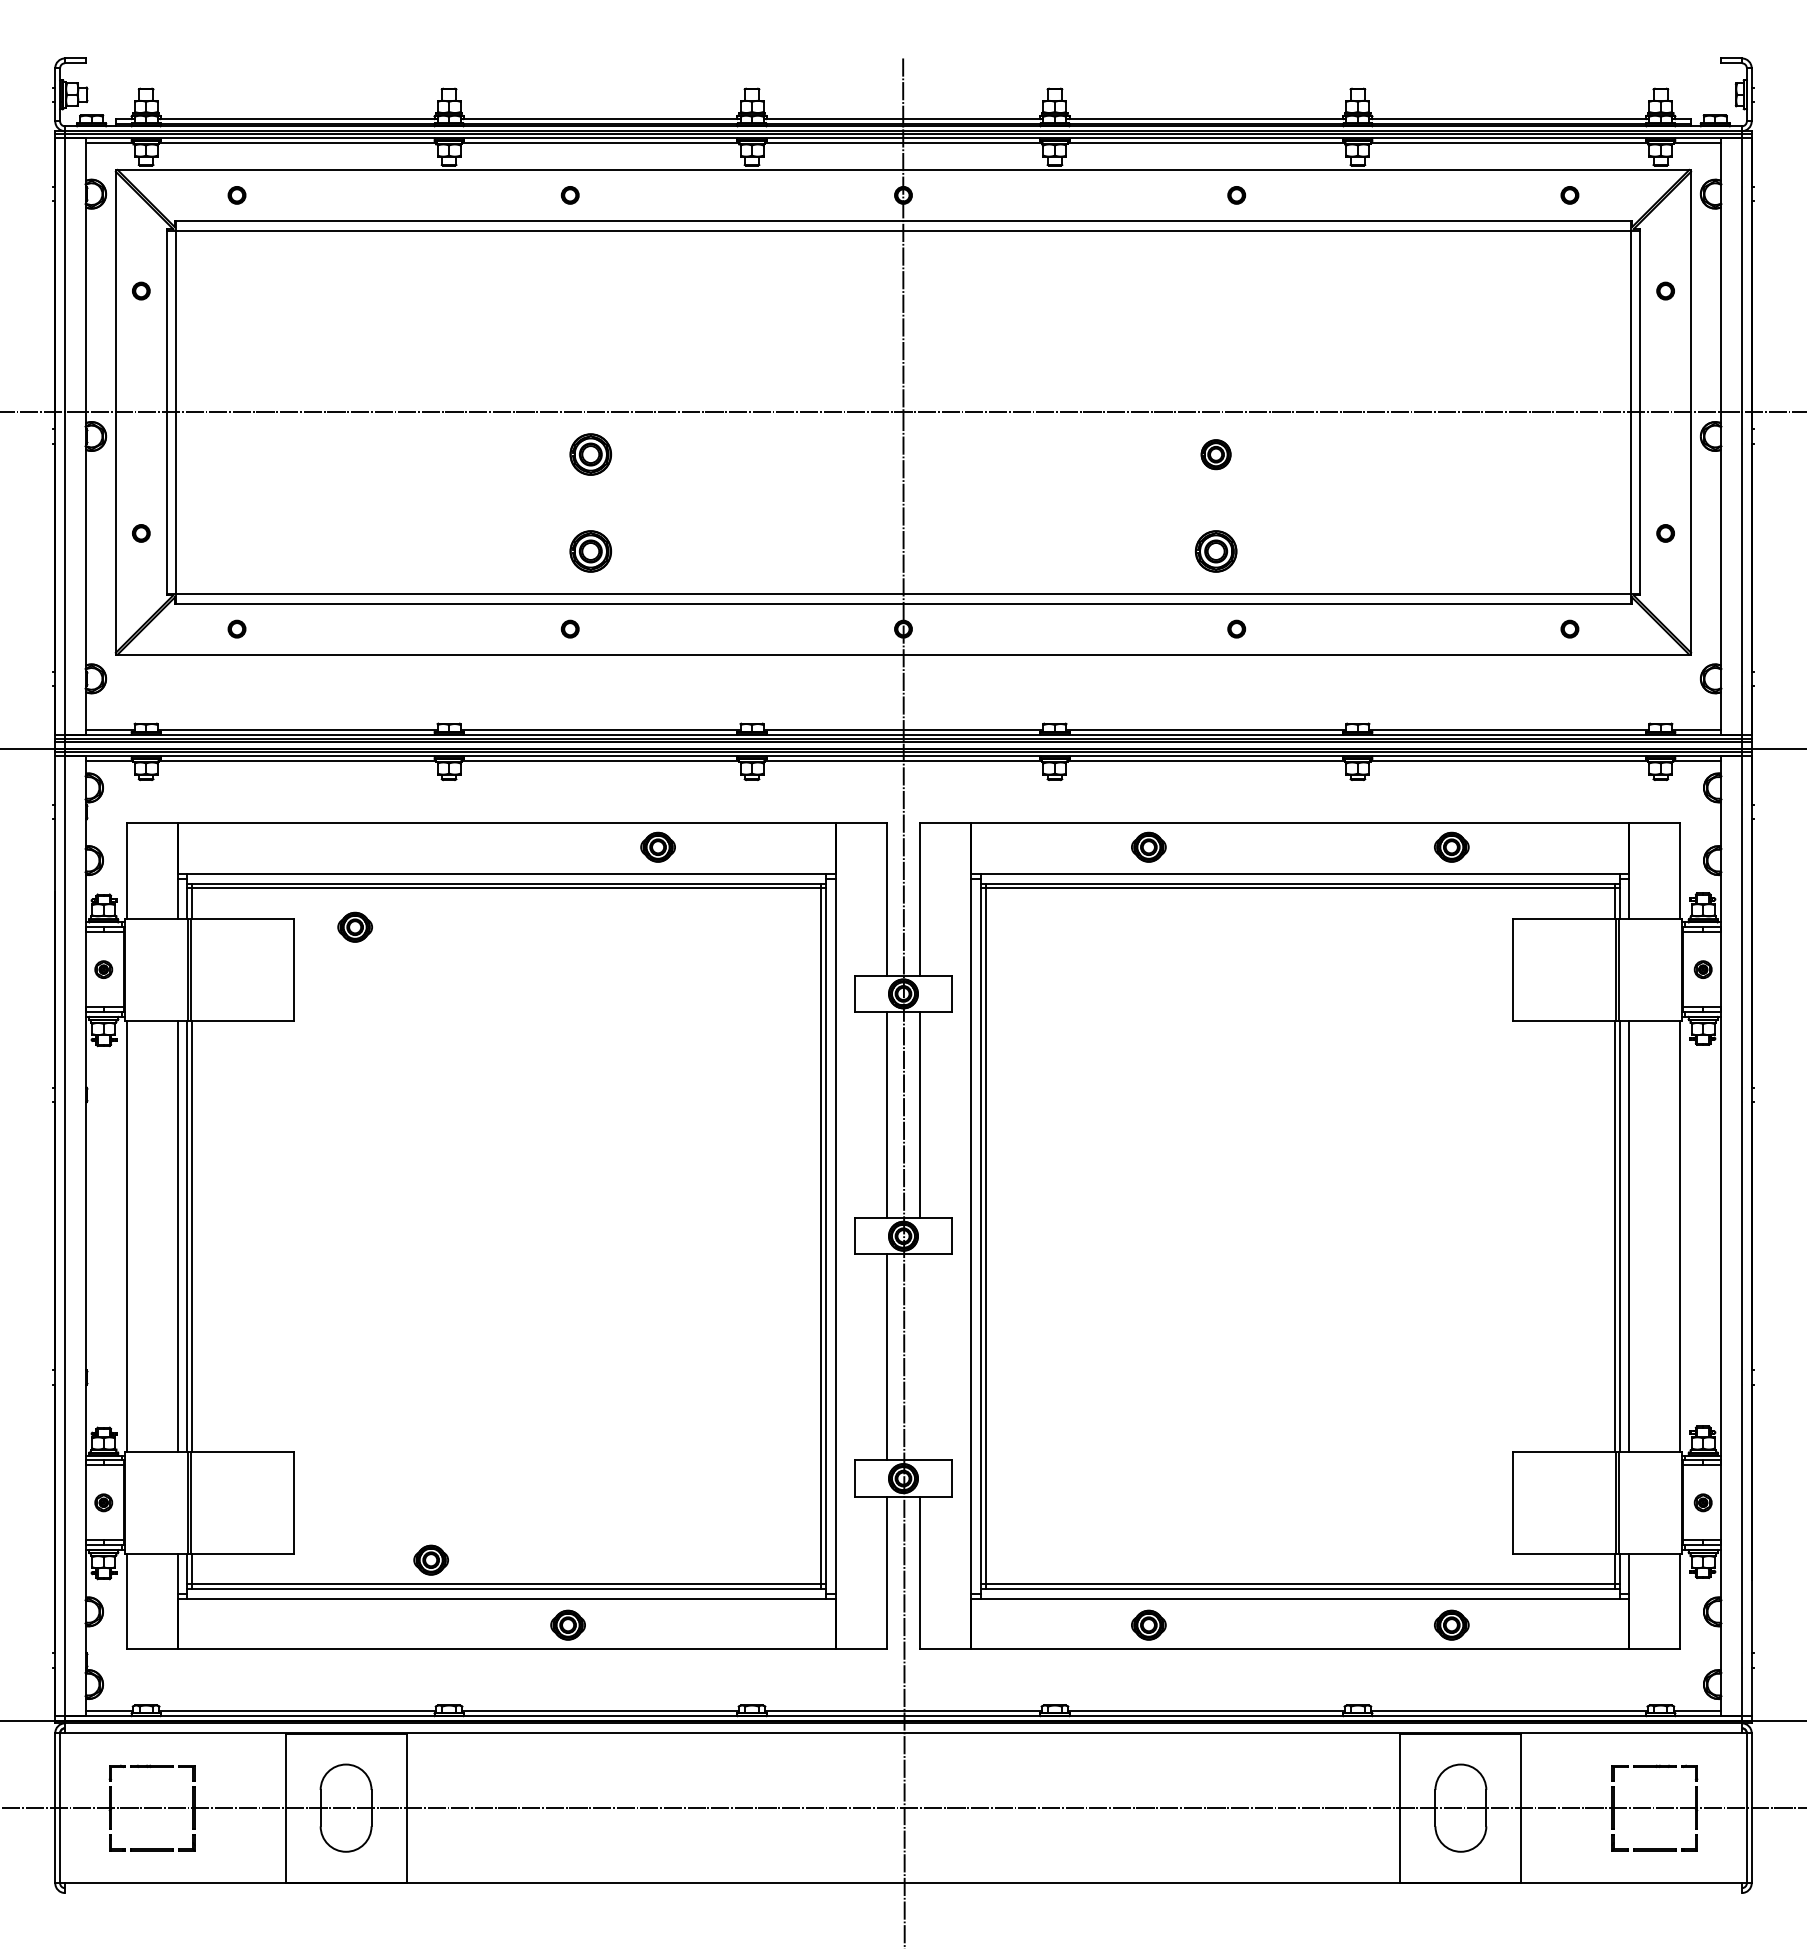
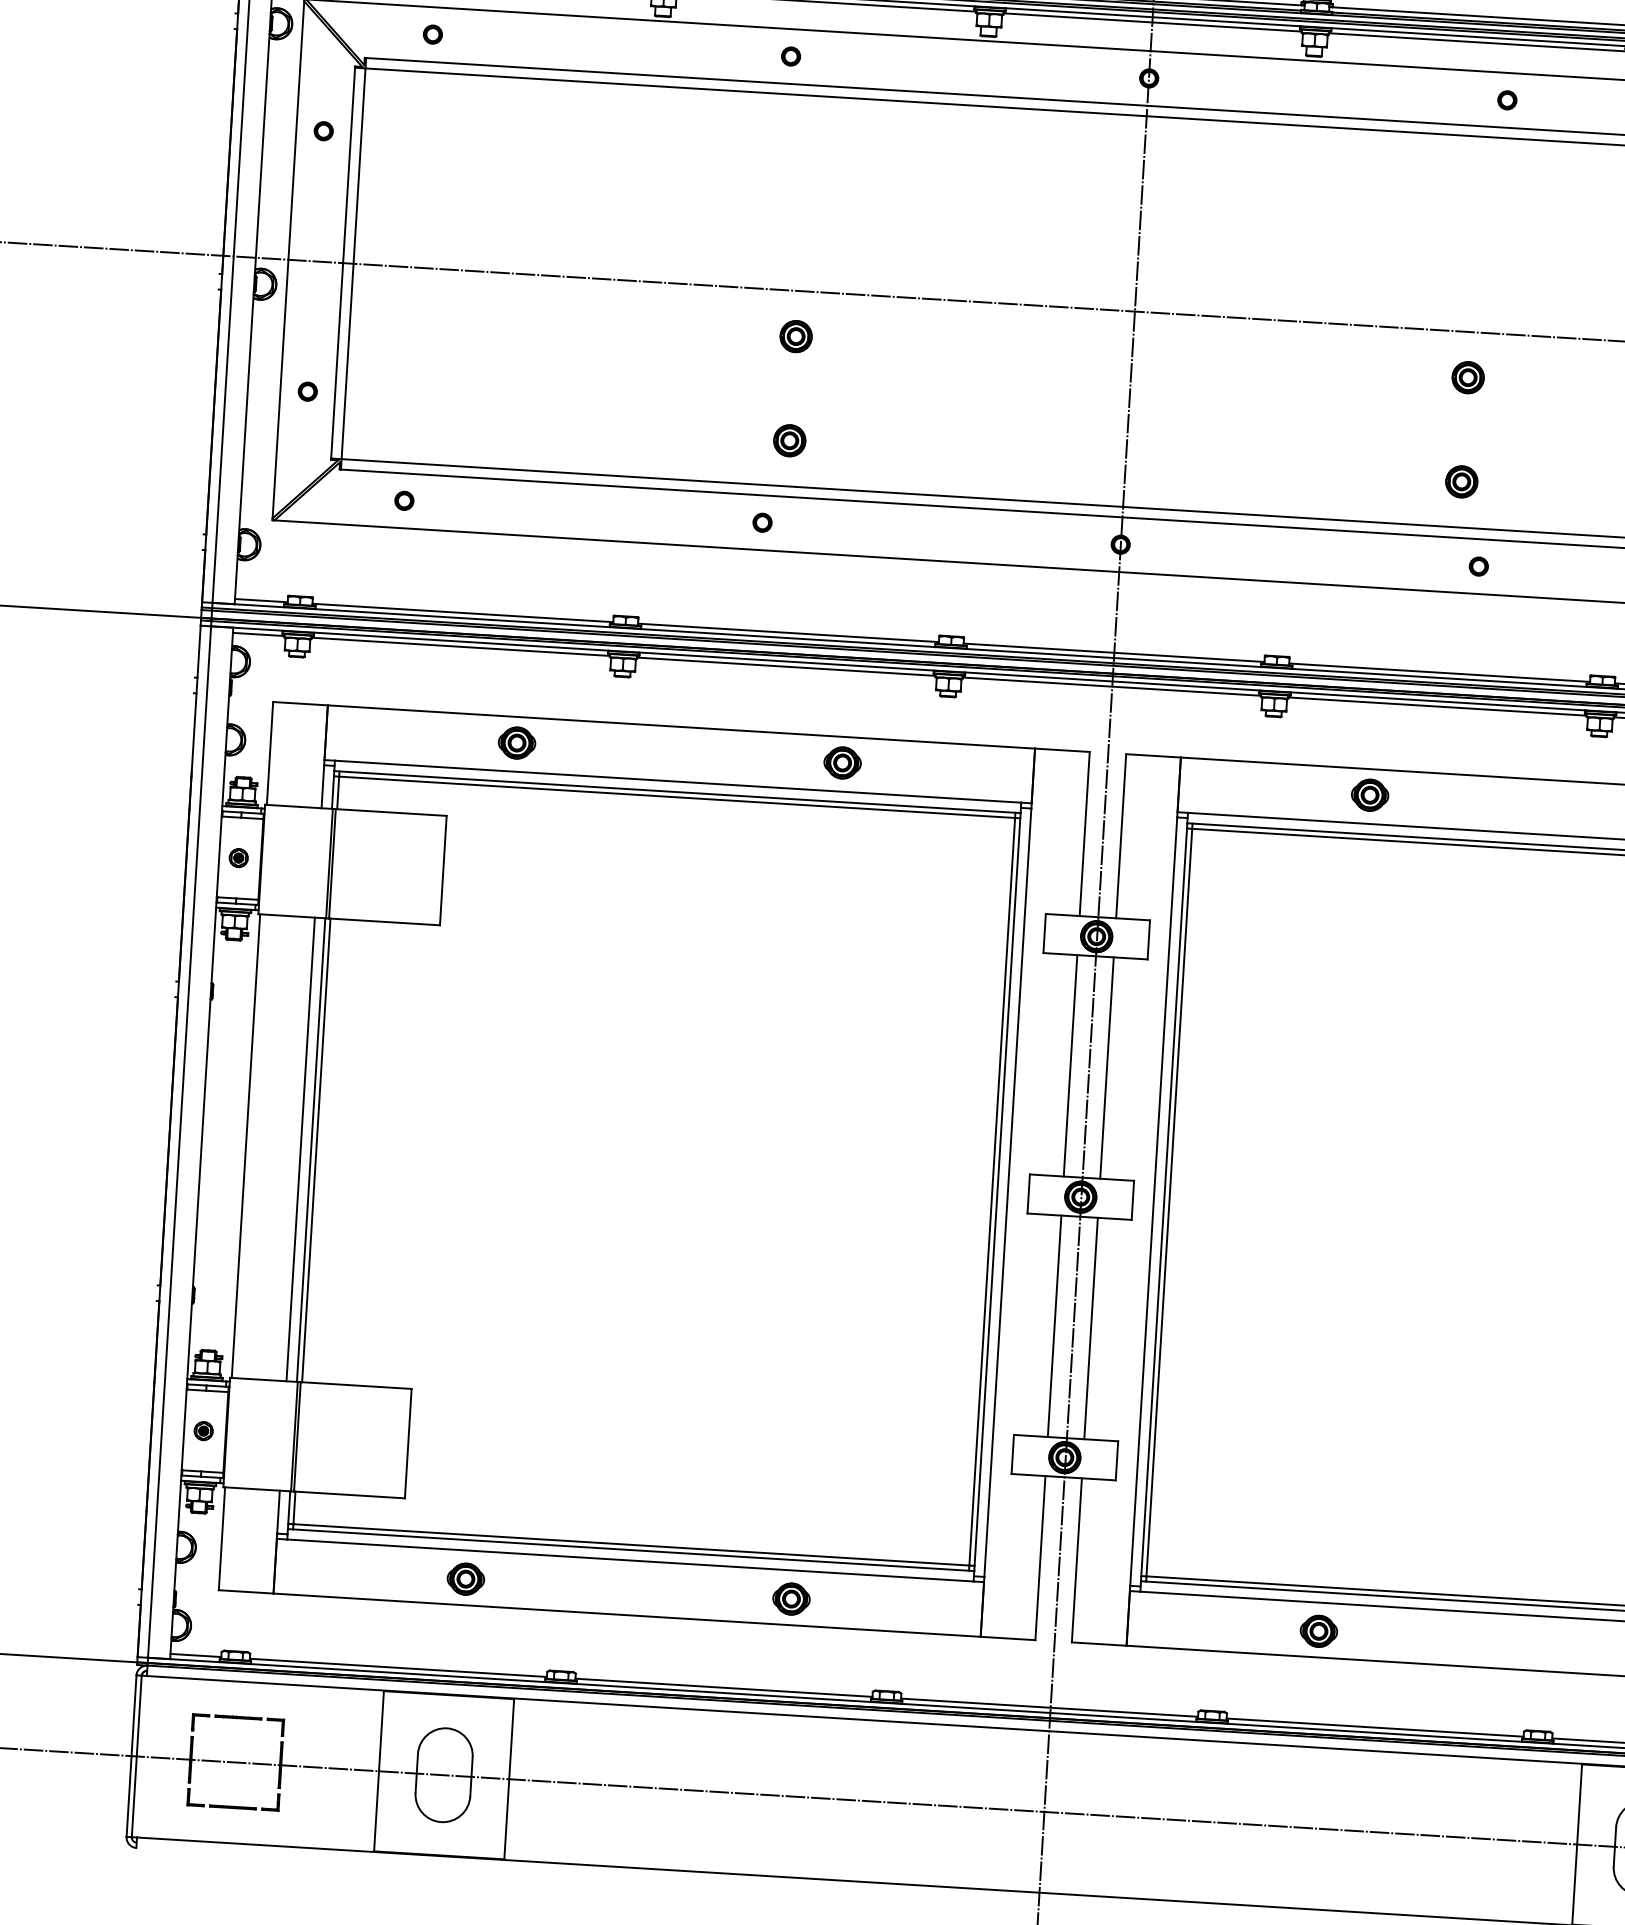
part: (590, 454) -> (795, 336), size x0.71
part: (590, 551) -> (789, 440), size x0.71
part: (1215, 551) -> (1461, 481), size x0.71
part: (354, 926) -> (516, 742), moved
line: (920, 1357) -> (1091, 1328), added
part: (430, 1559) -> (465, 1578), moved
part: (567, 1624) -> (790, 1598), moved

